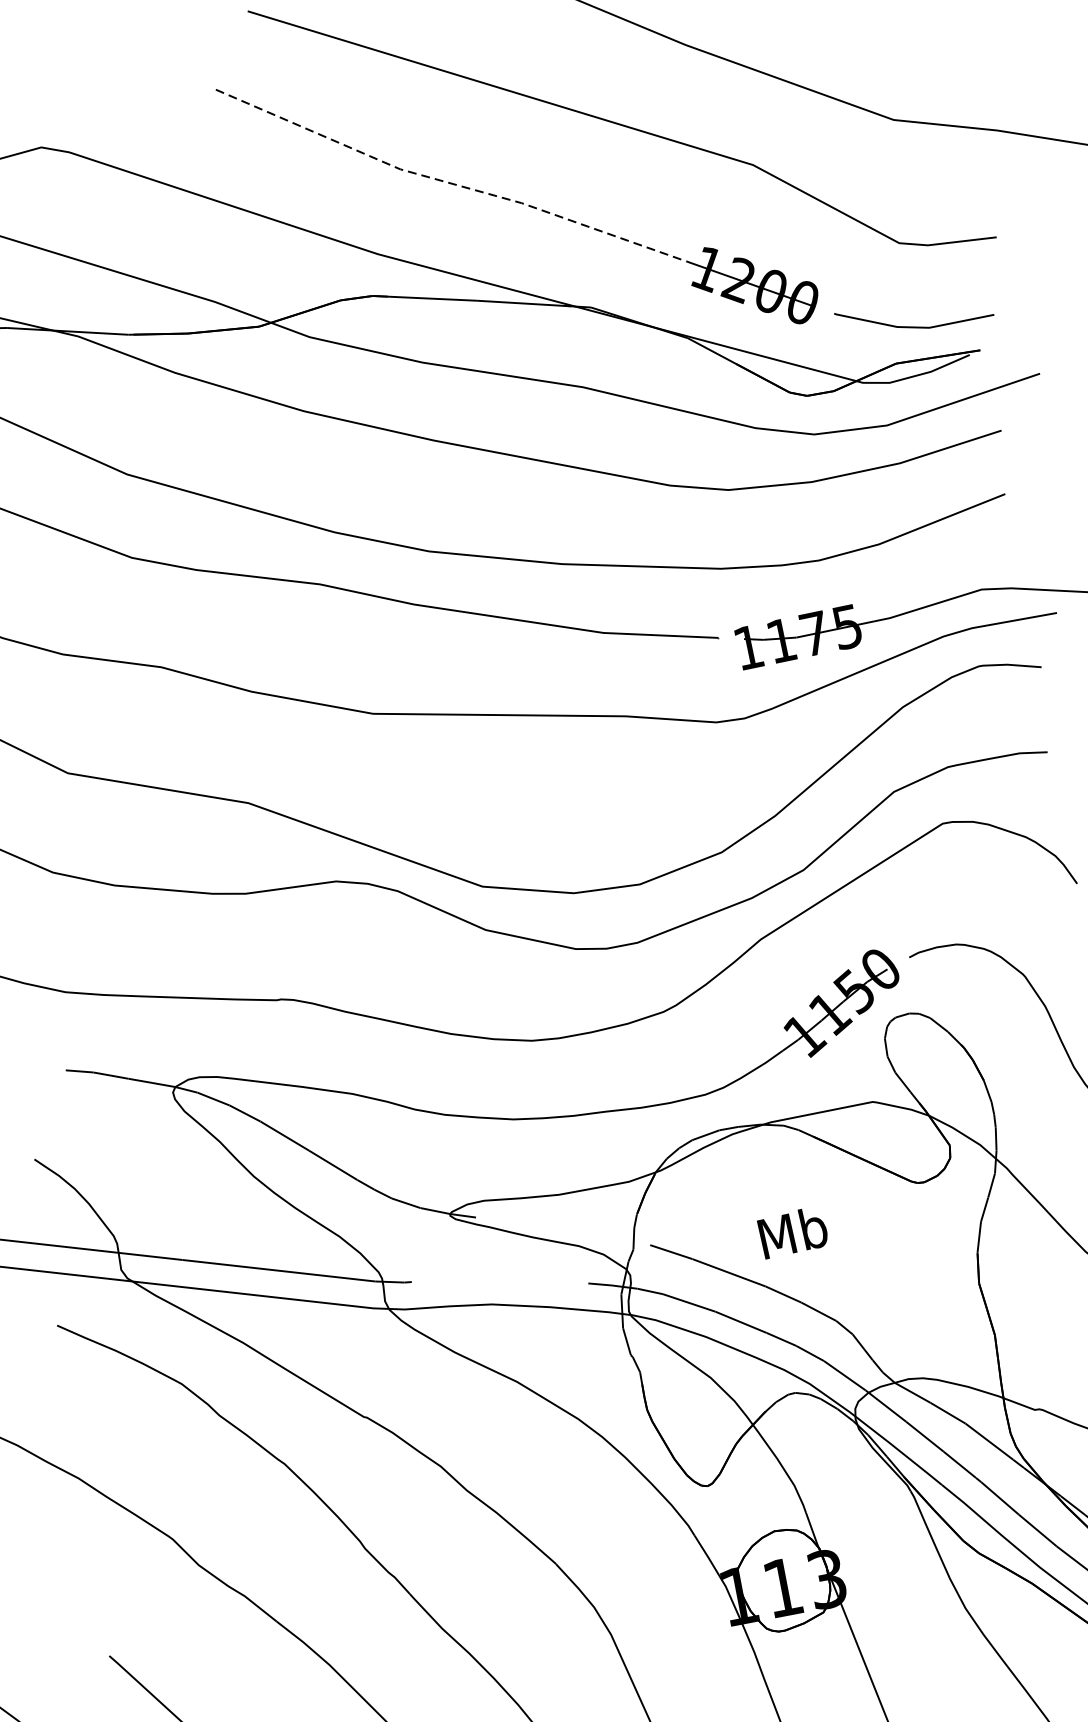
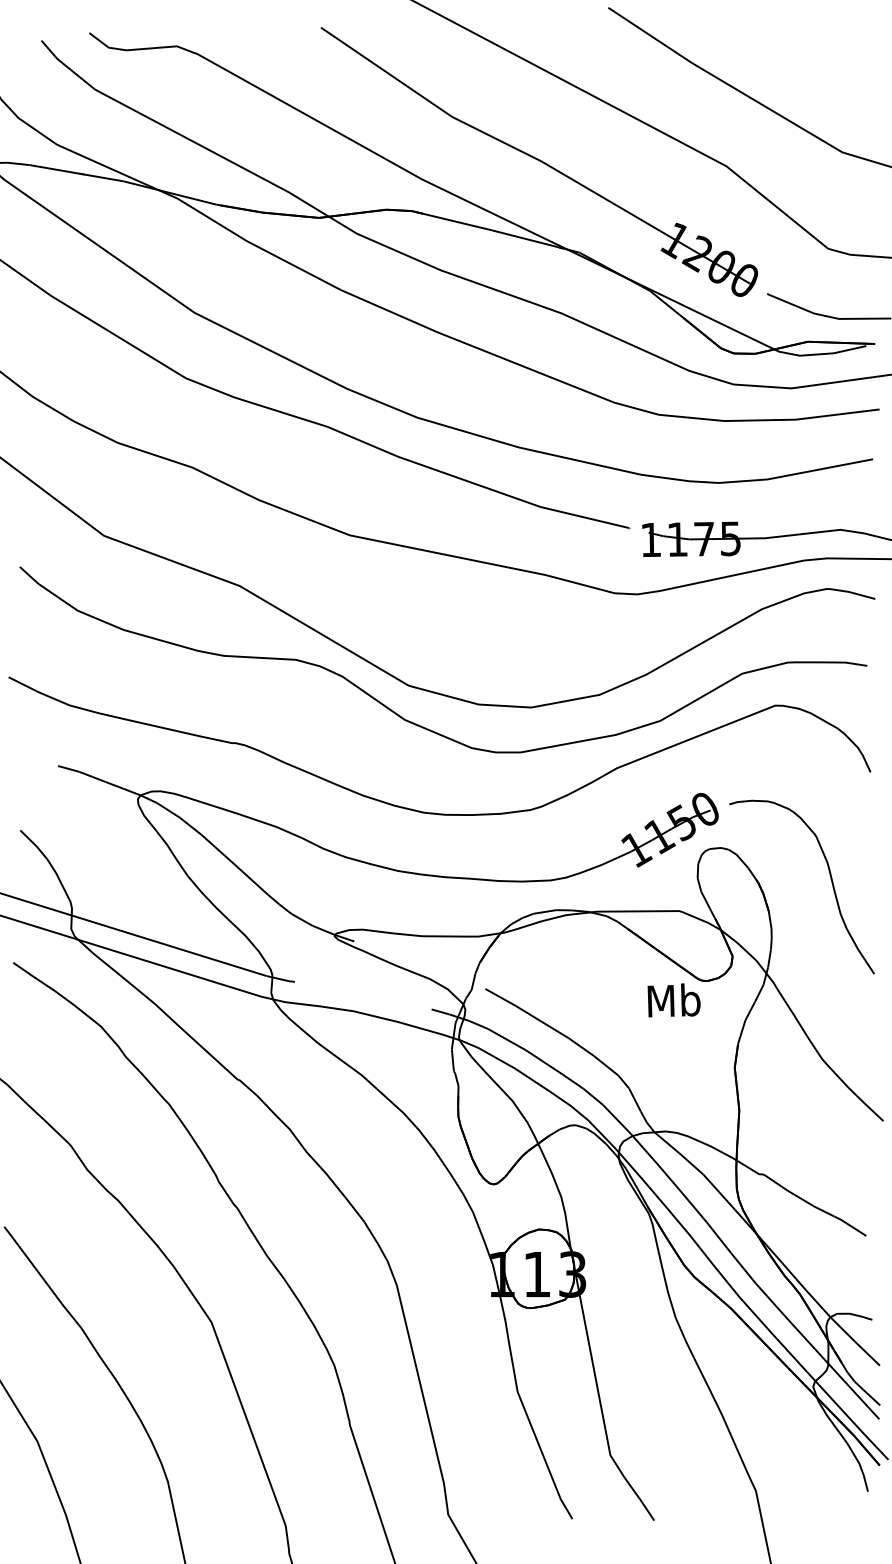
line: (448, 182) -> (487, 134), dashed -> solid
text: (792, 1232) -> (673, 1000), moved

